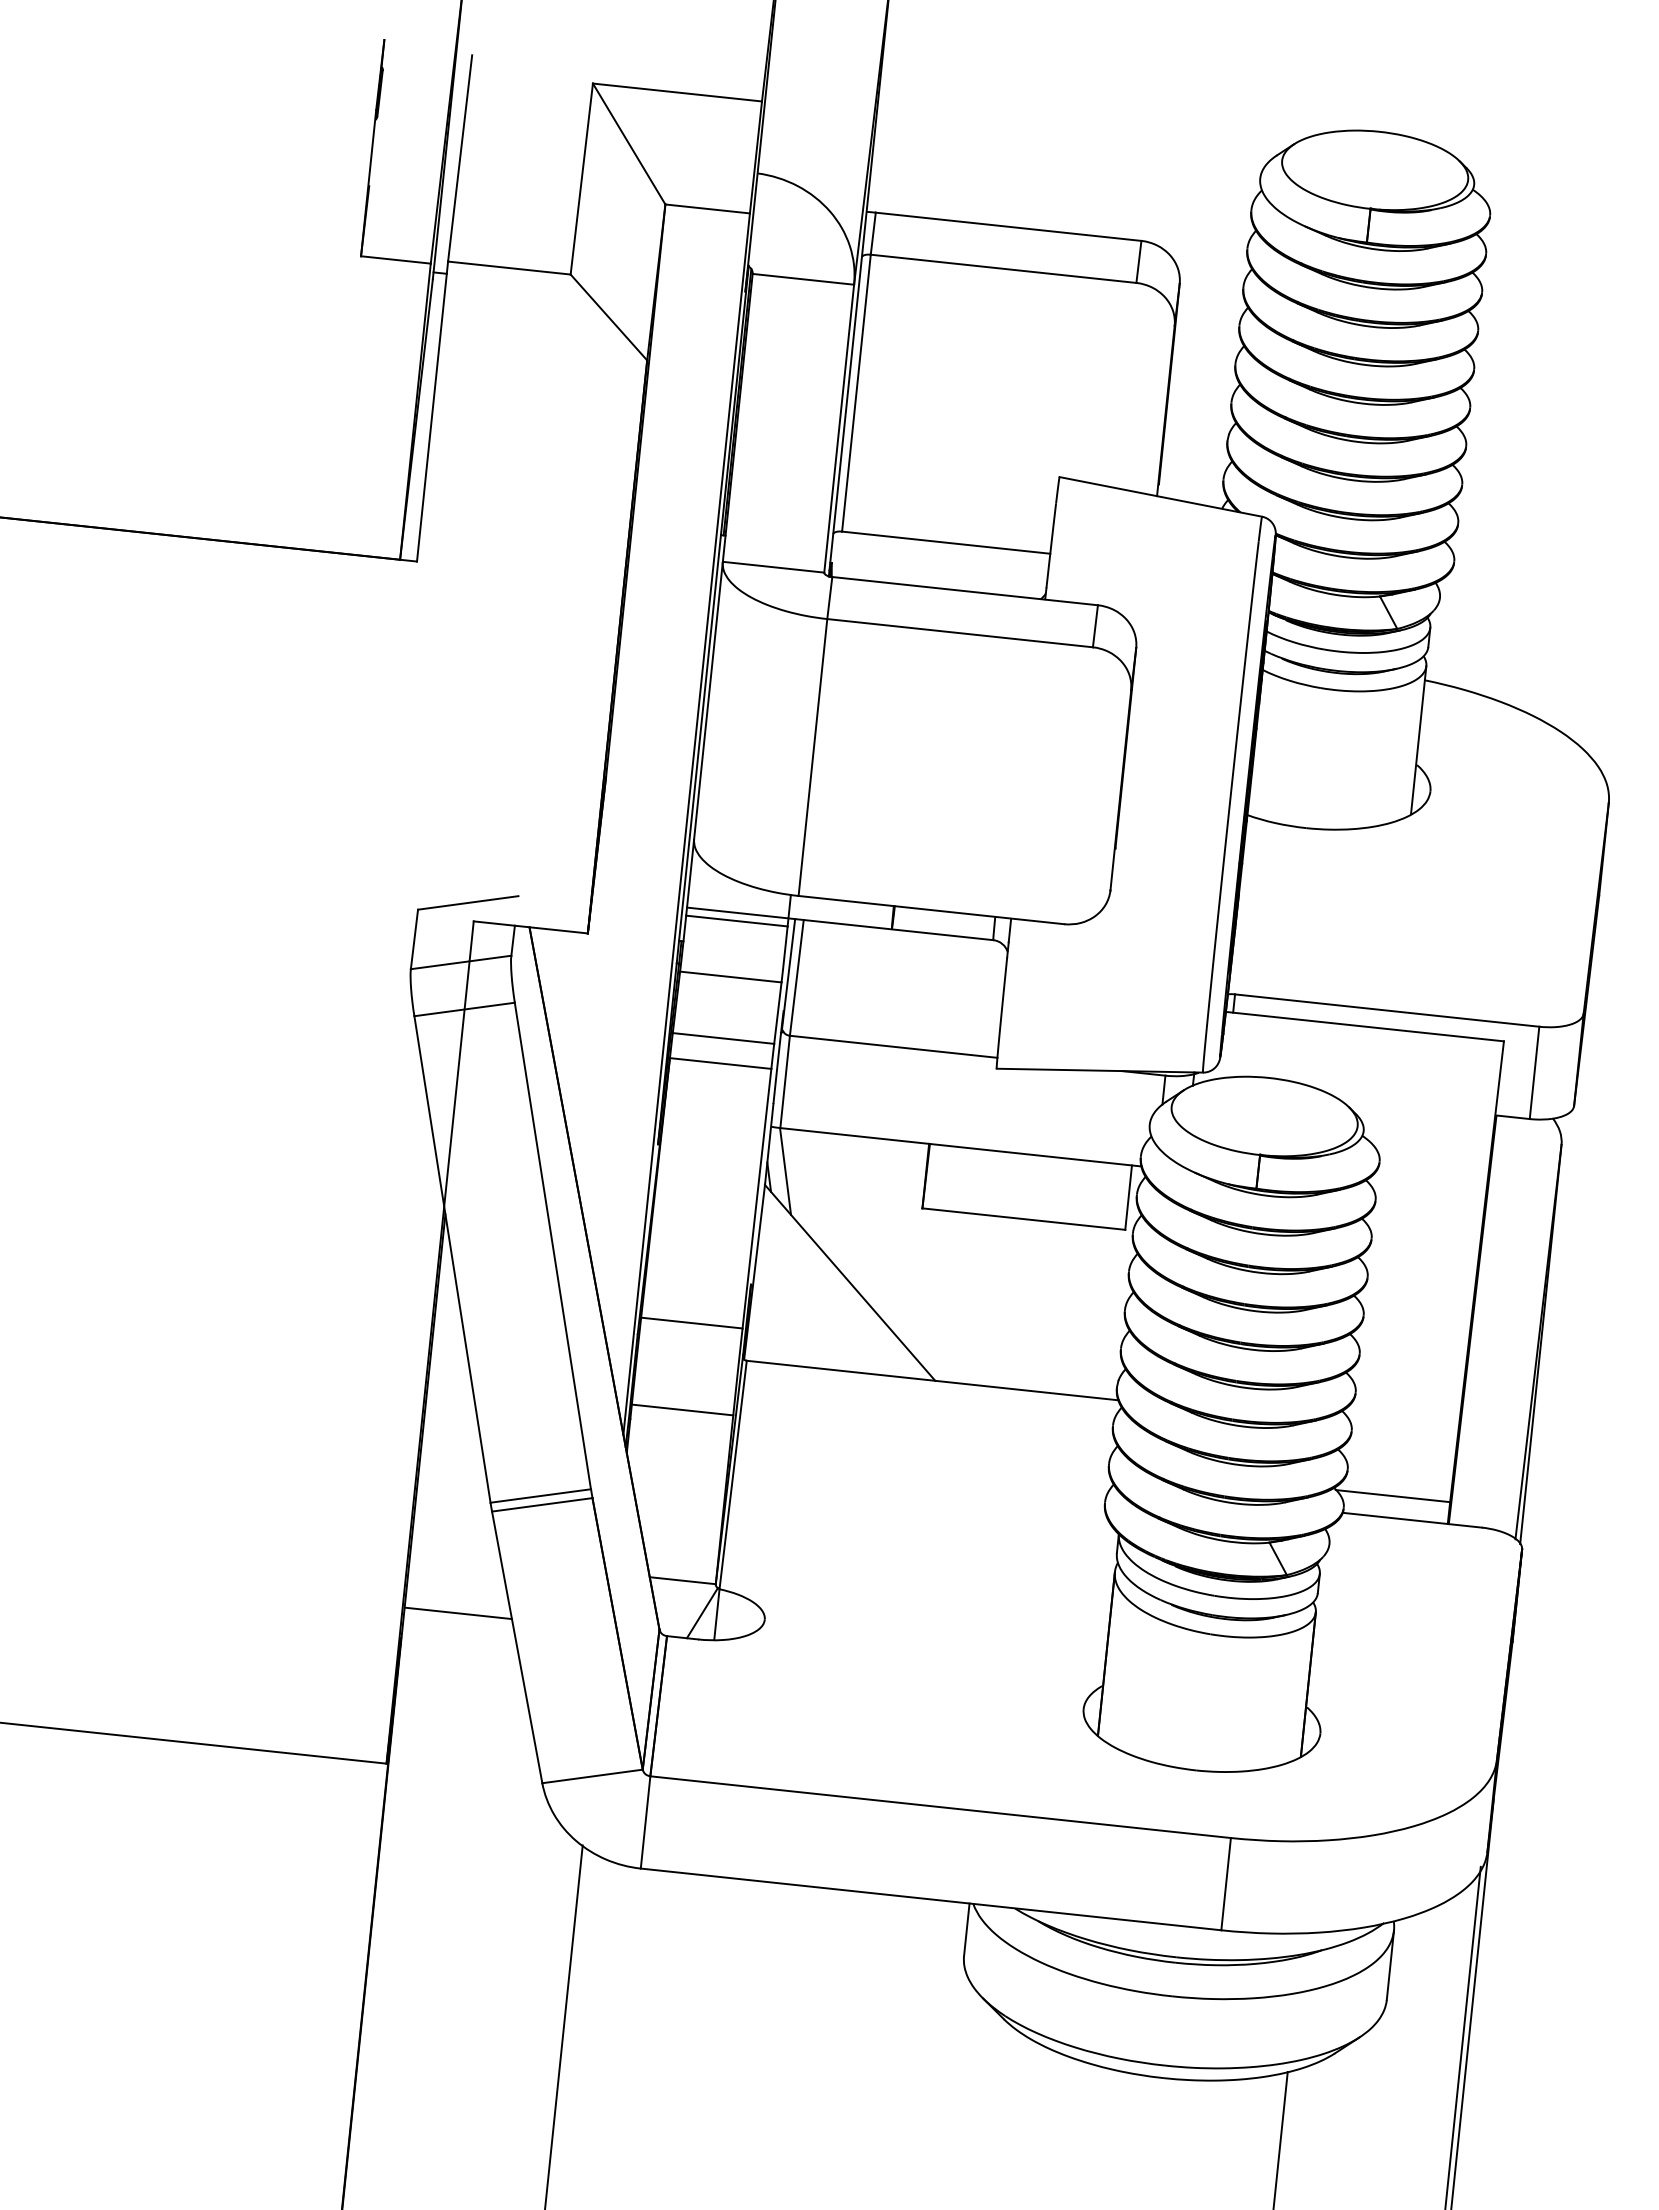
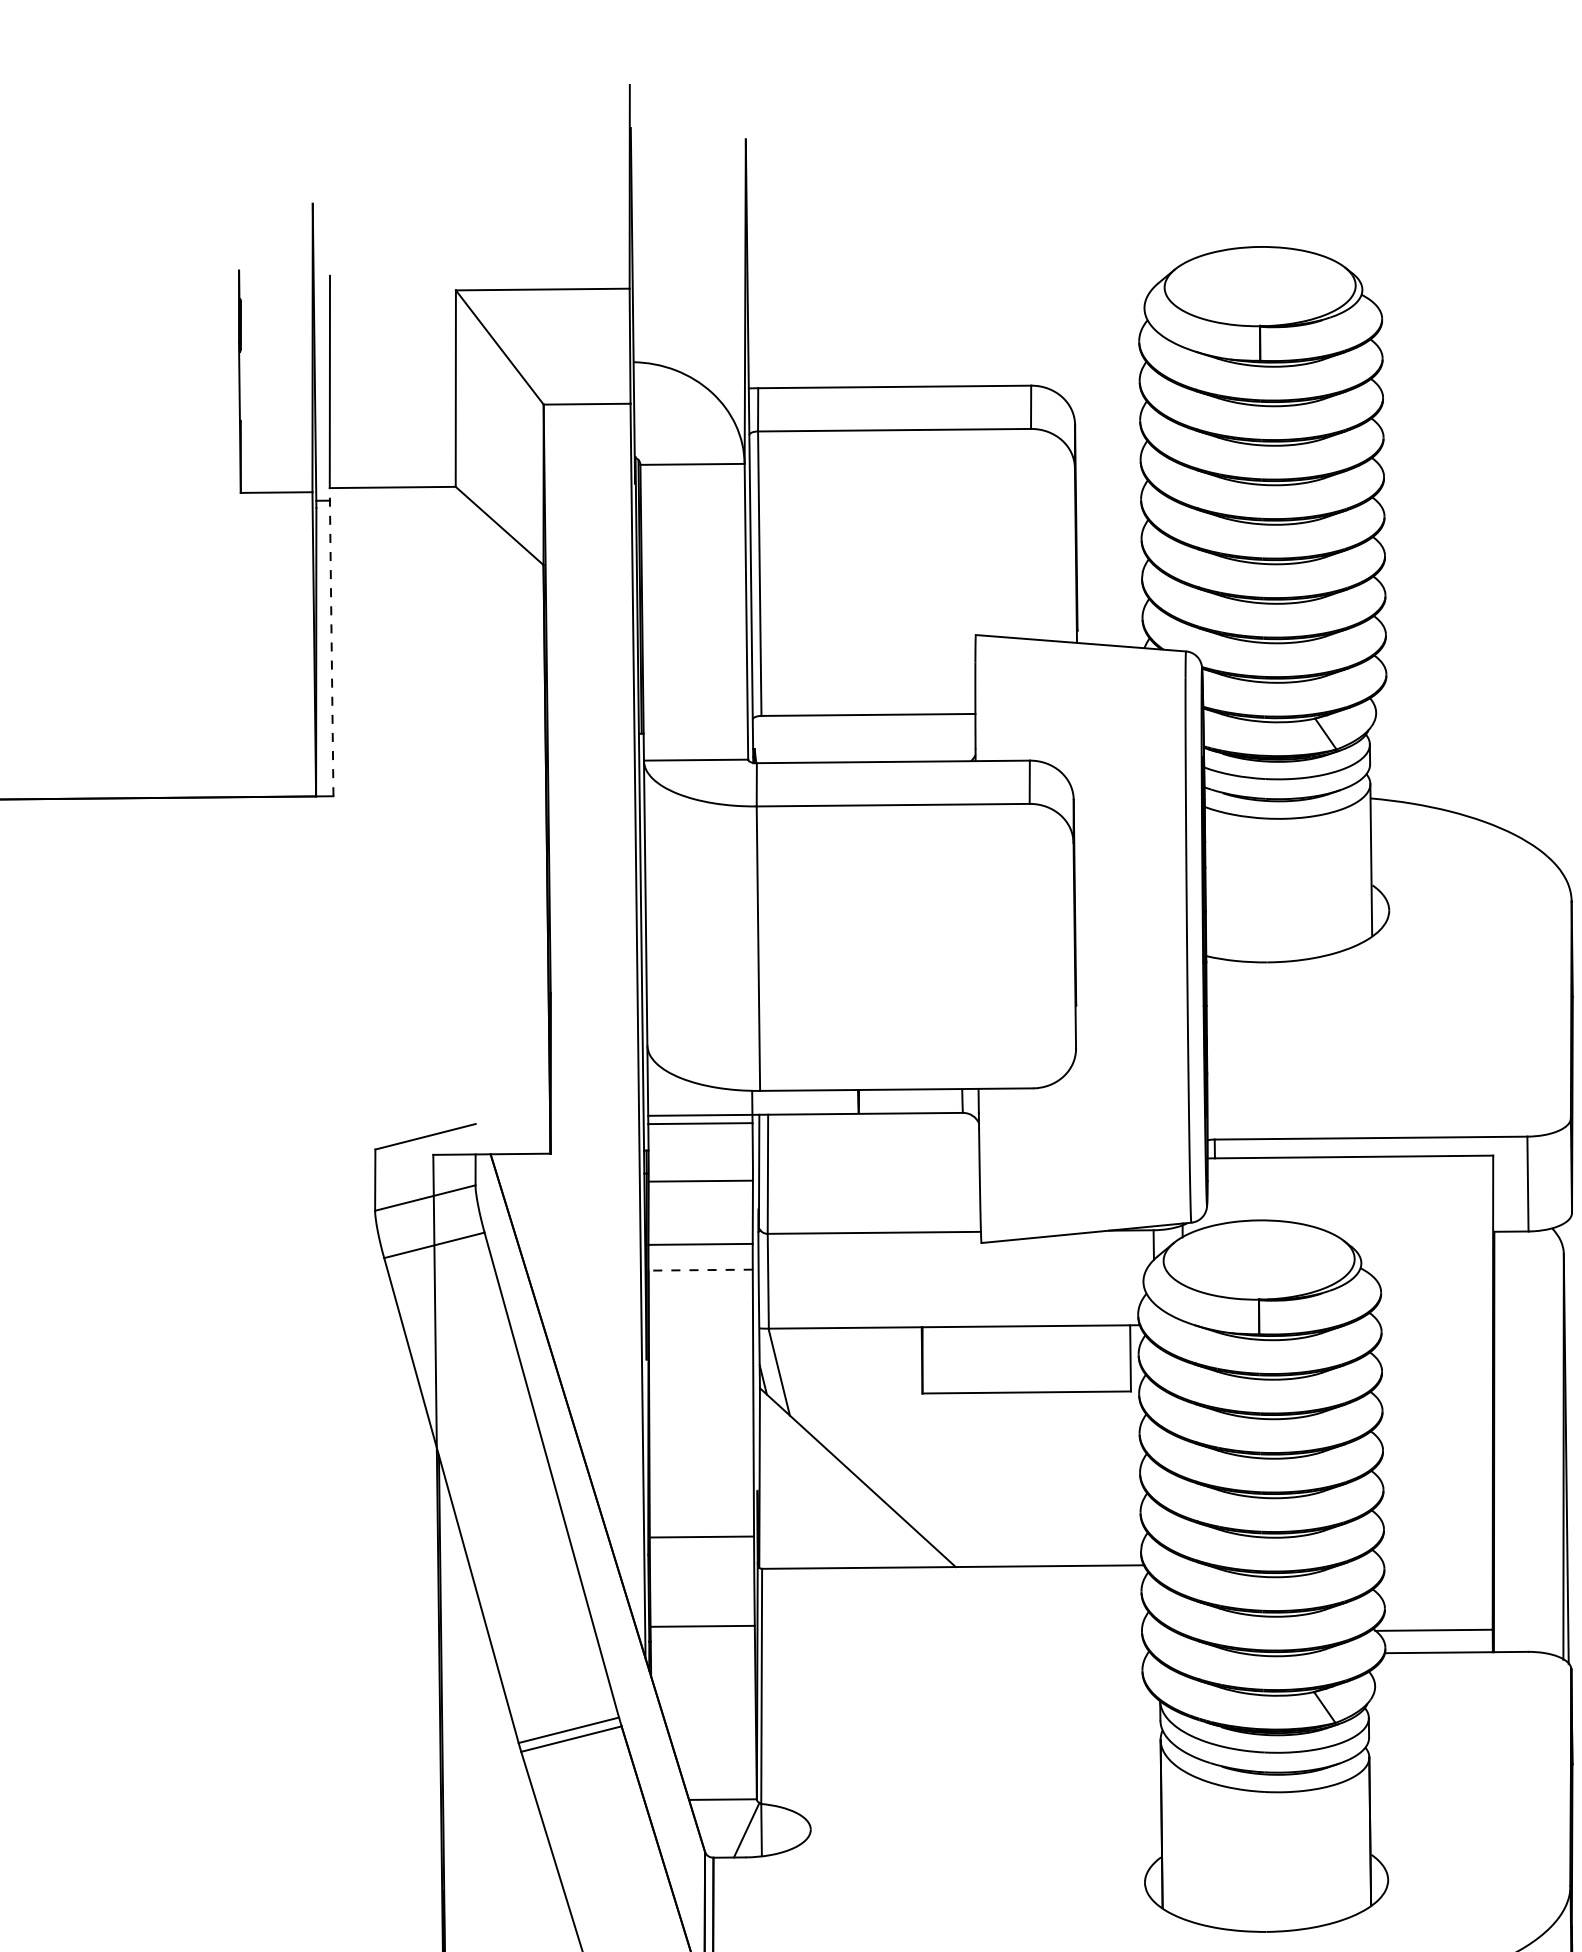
line: (432, 411) -> (331, 642), solid -> dashed
line: (720, 1063) -> (700, 1270), solid -> dashed
line: (457, 1613) -> (498, 1859), removed

